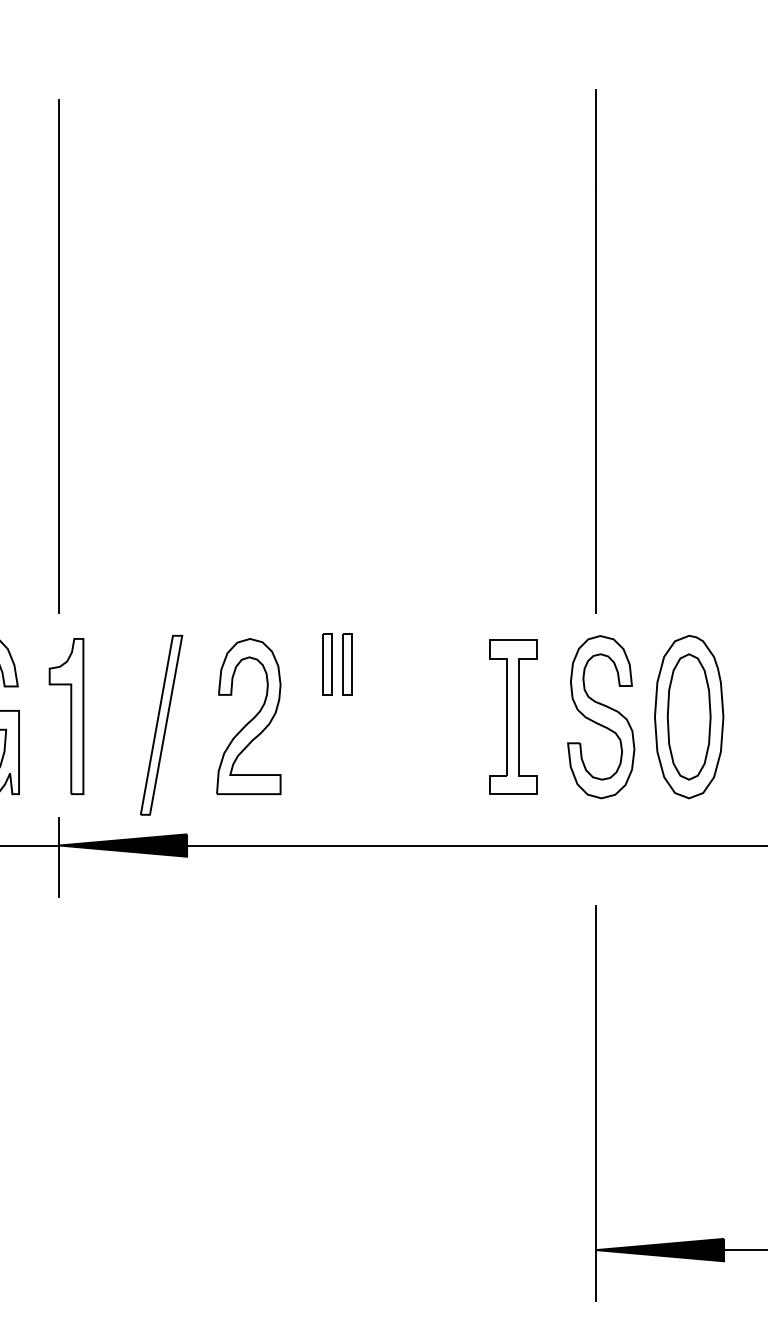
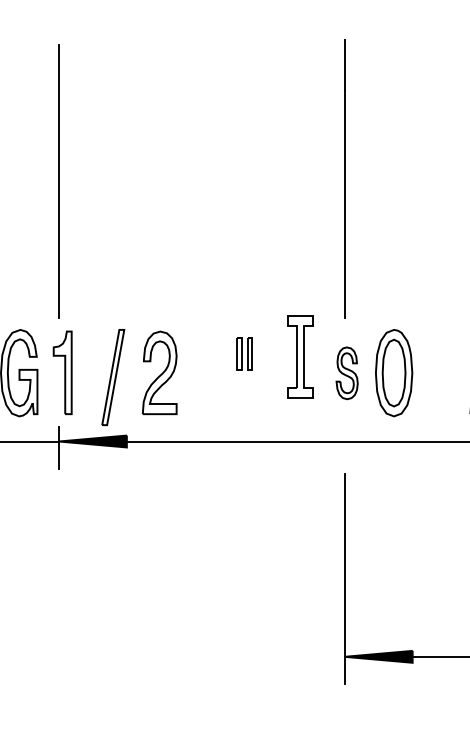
part: (336, 663) -> (244, 353), moved
part: (513, 715) -> (300, 356), moved
part: (599, 717) -> (346, 373), size x0.6

